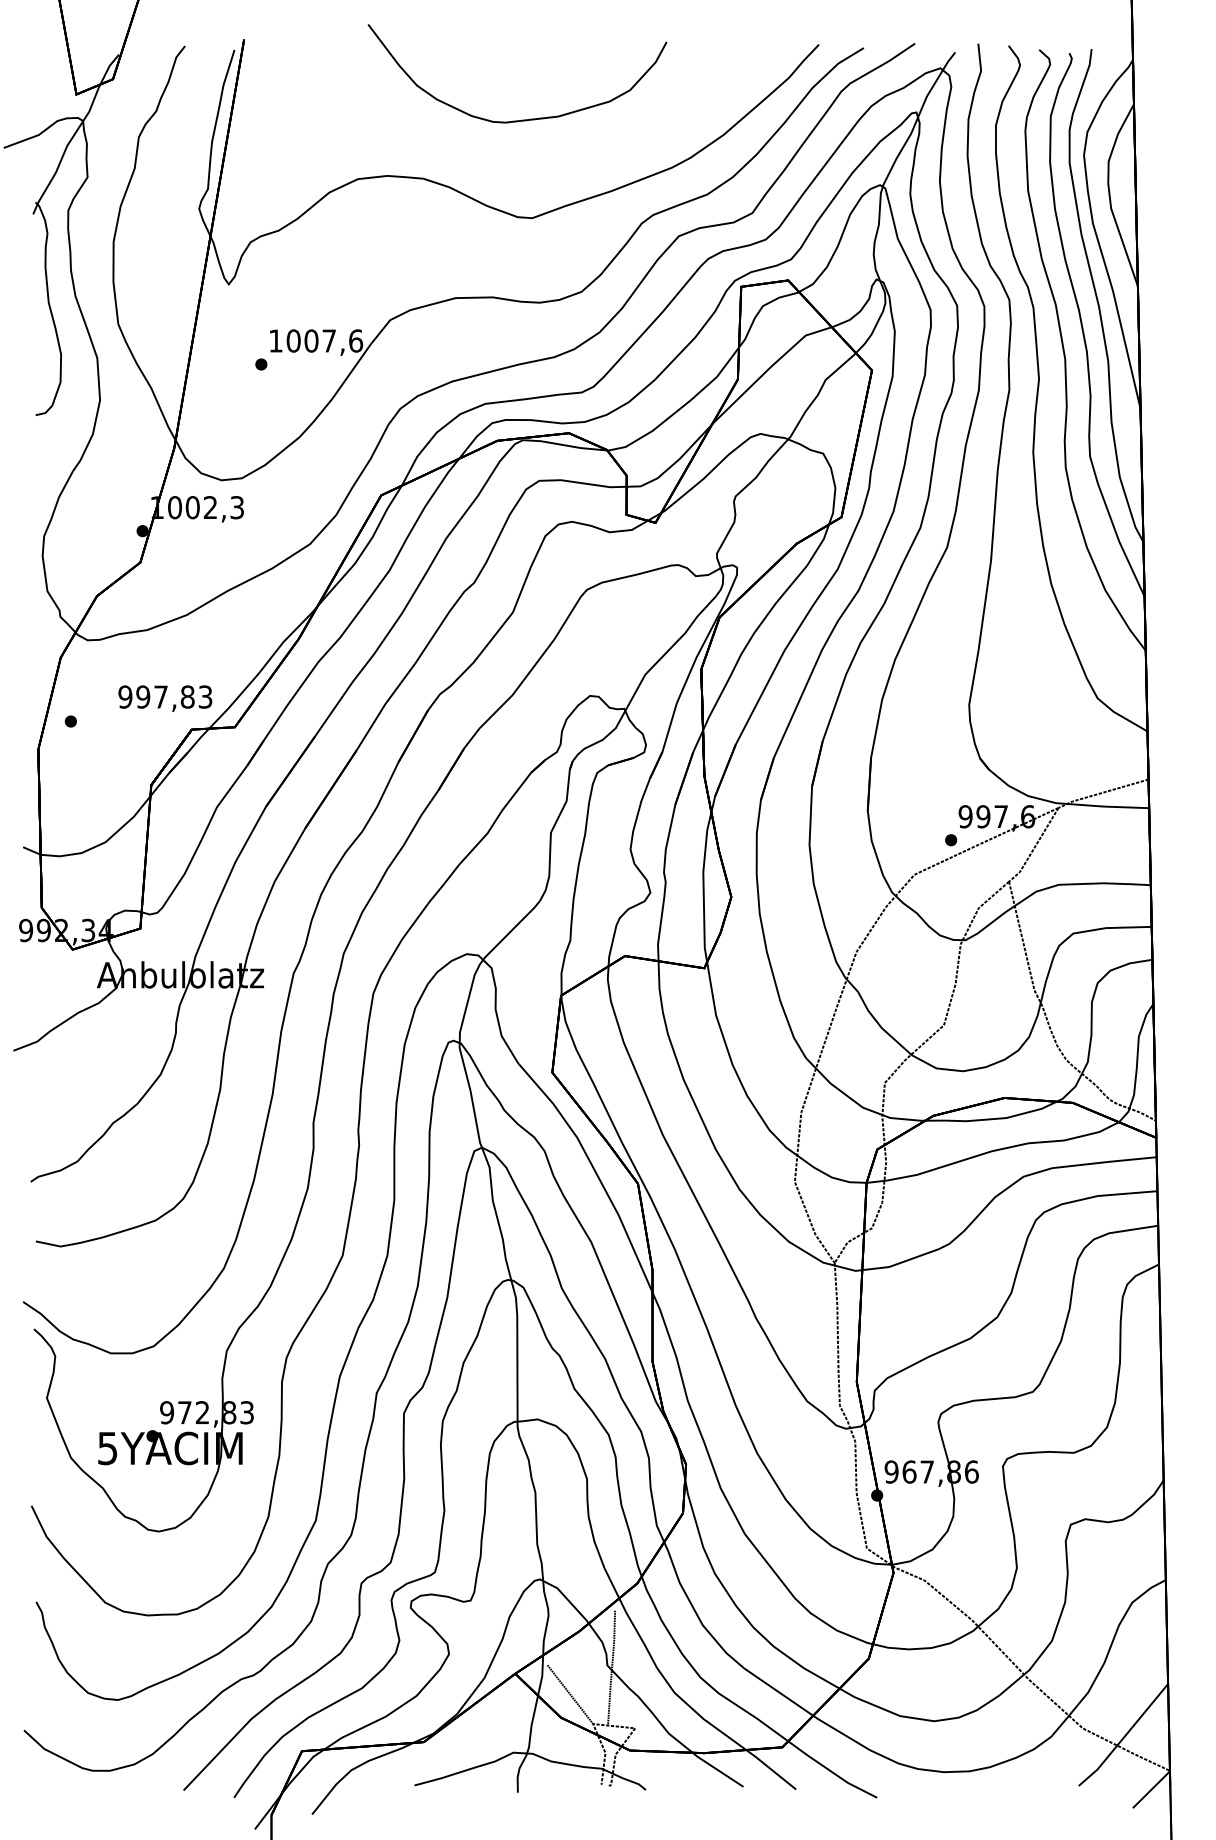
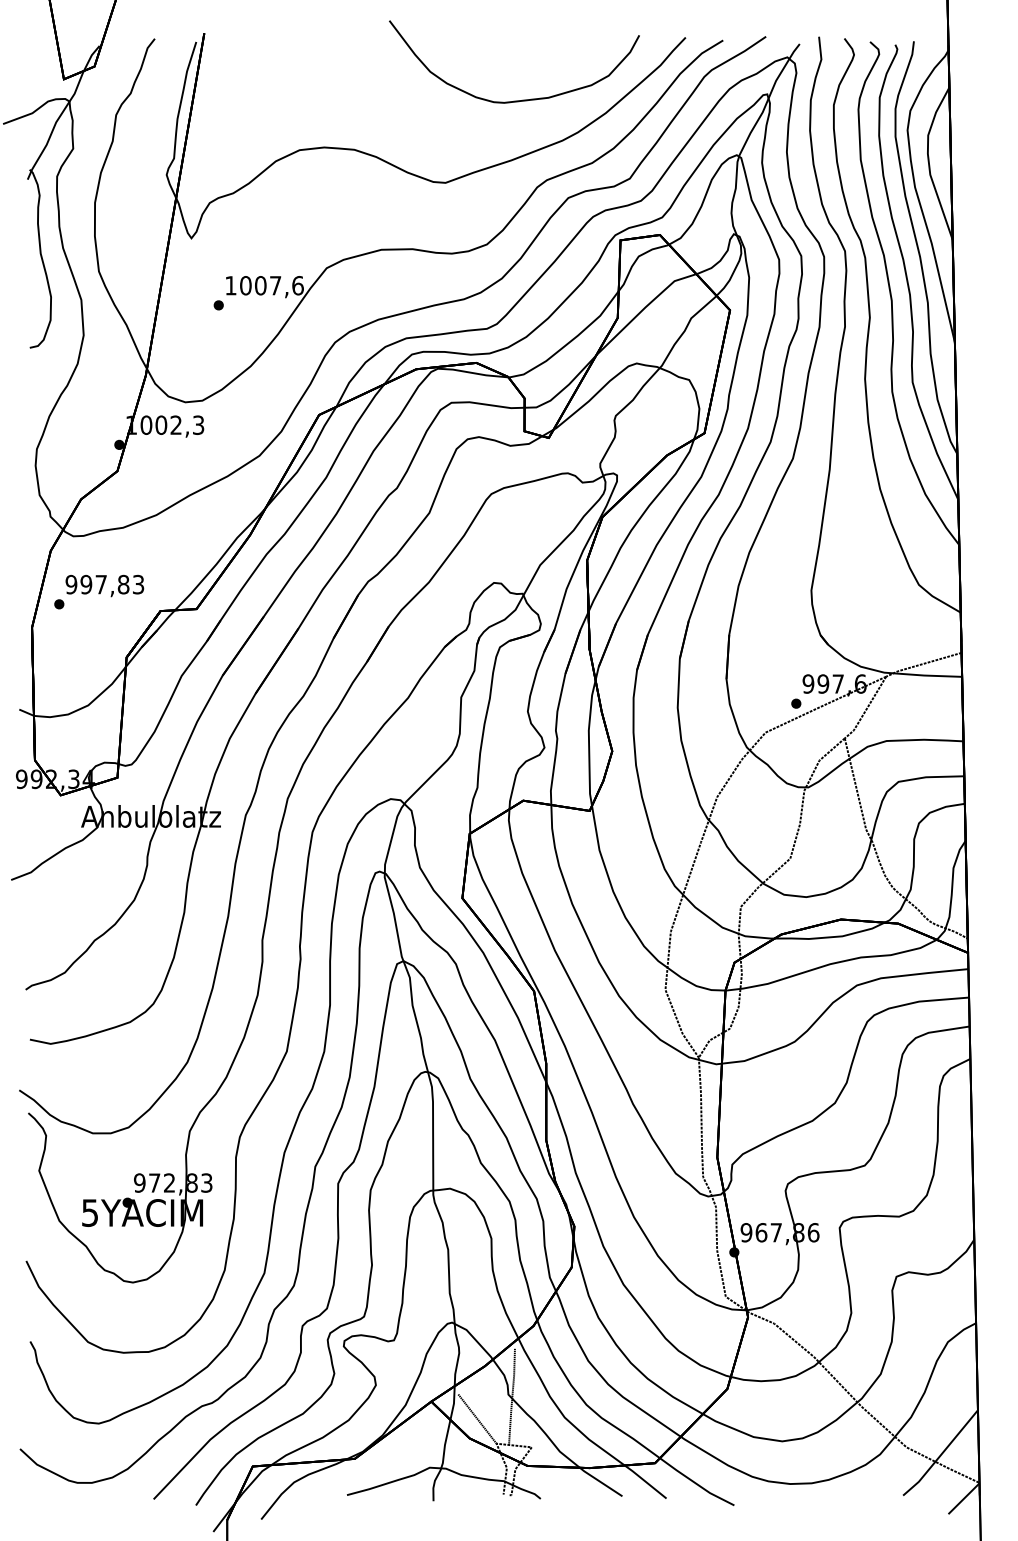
curve: (521, 119) -> (517, 100), moved
text: (165, 698) -> (105, 585), moved

